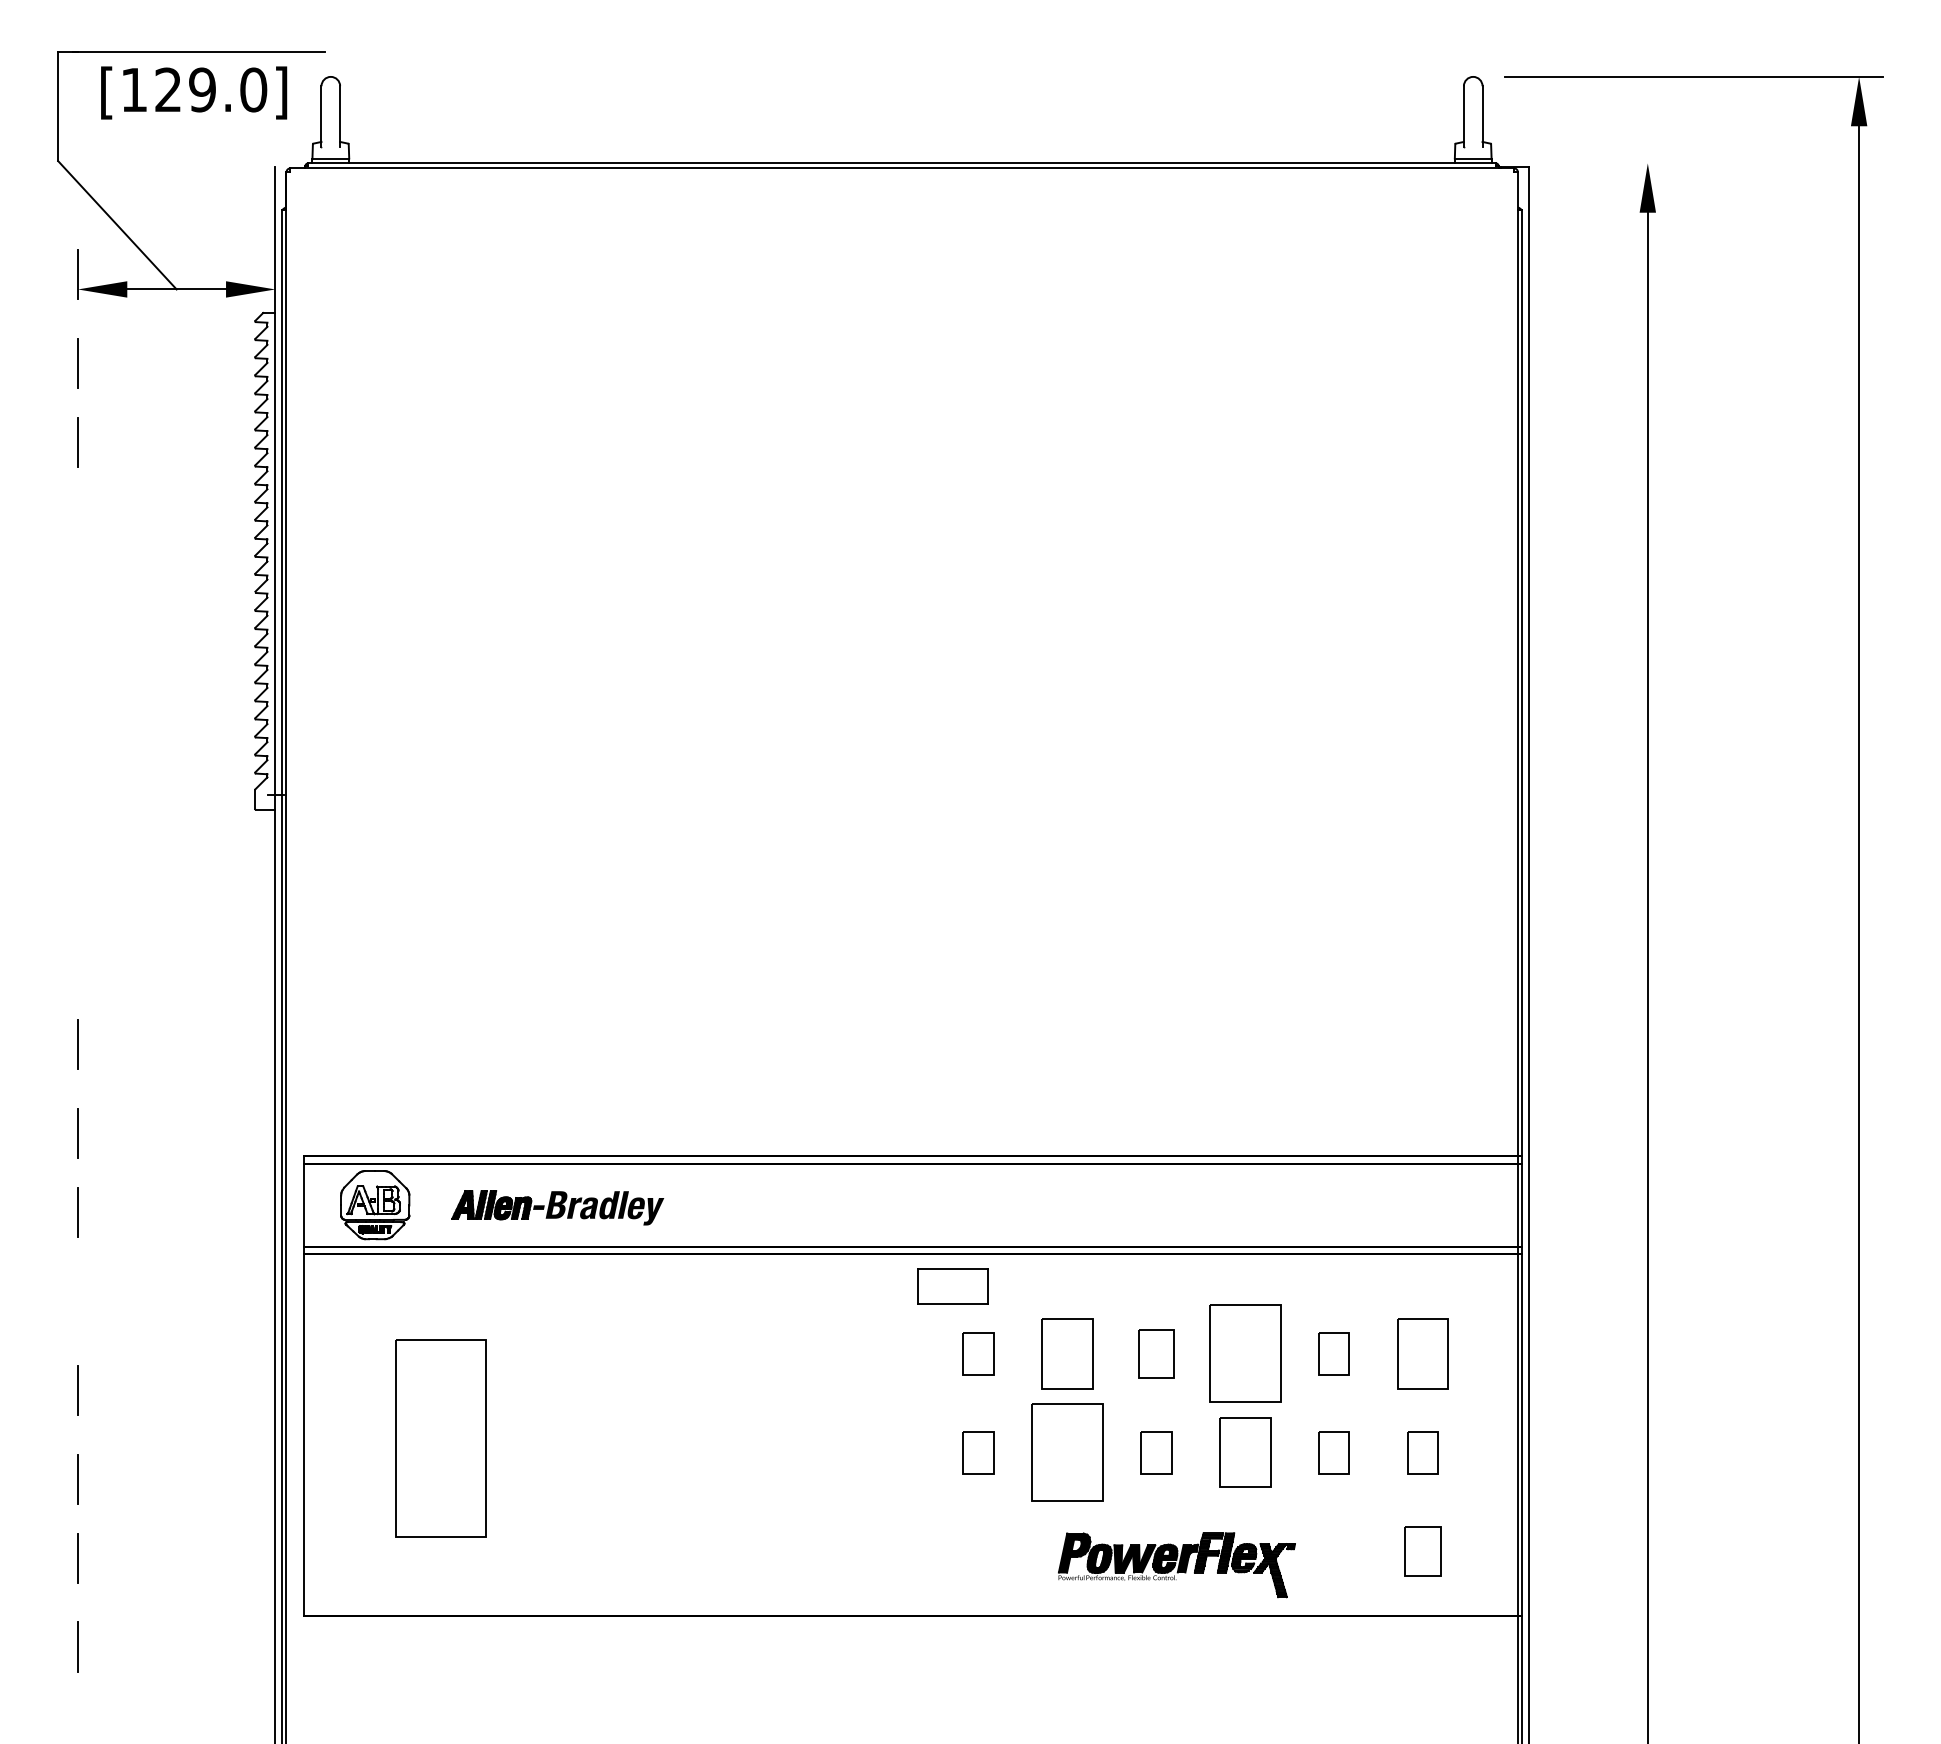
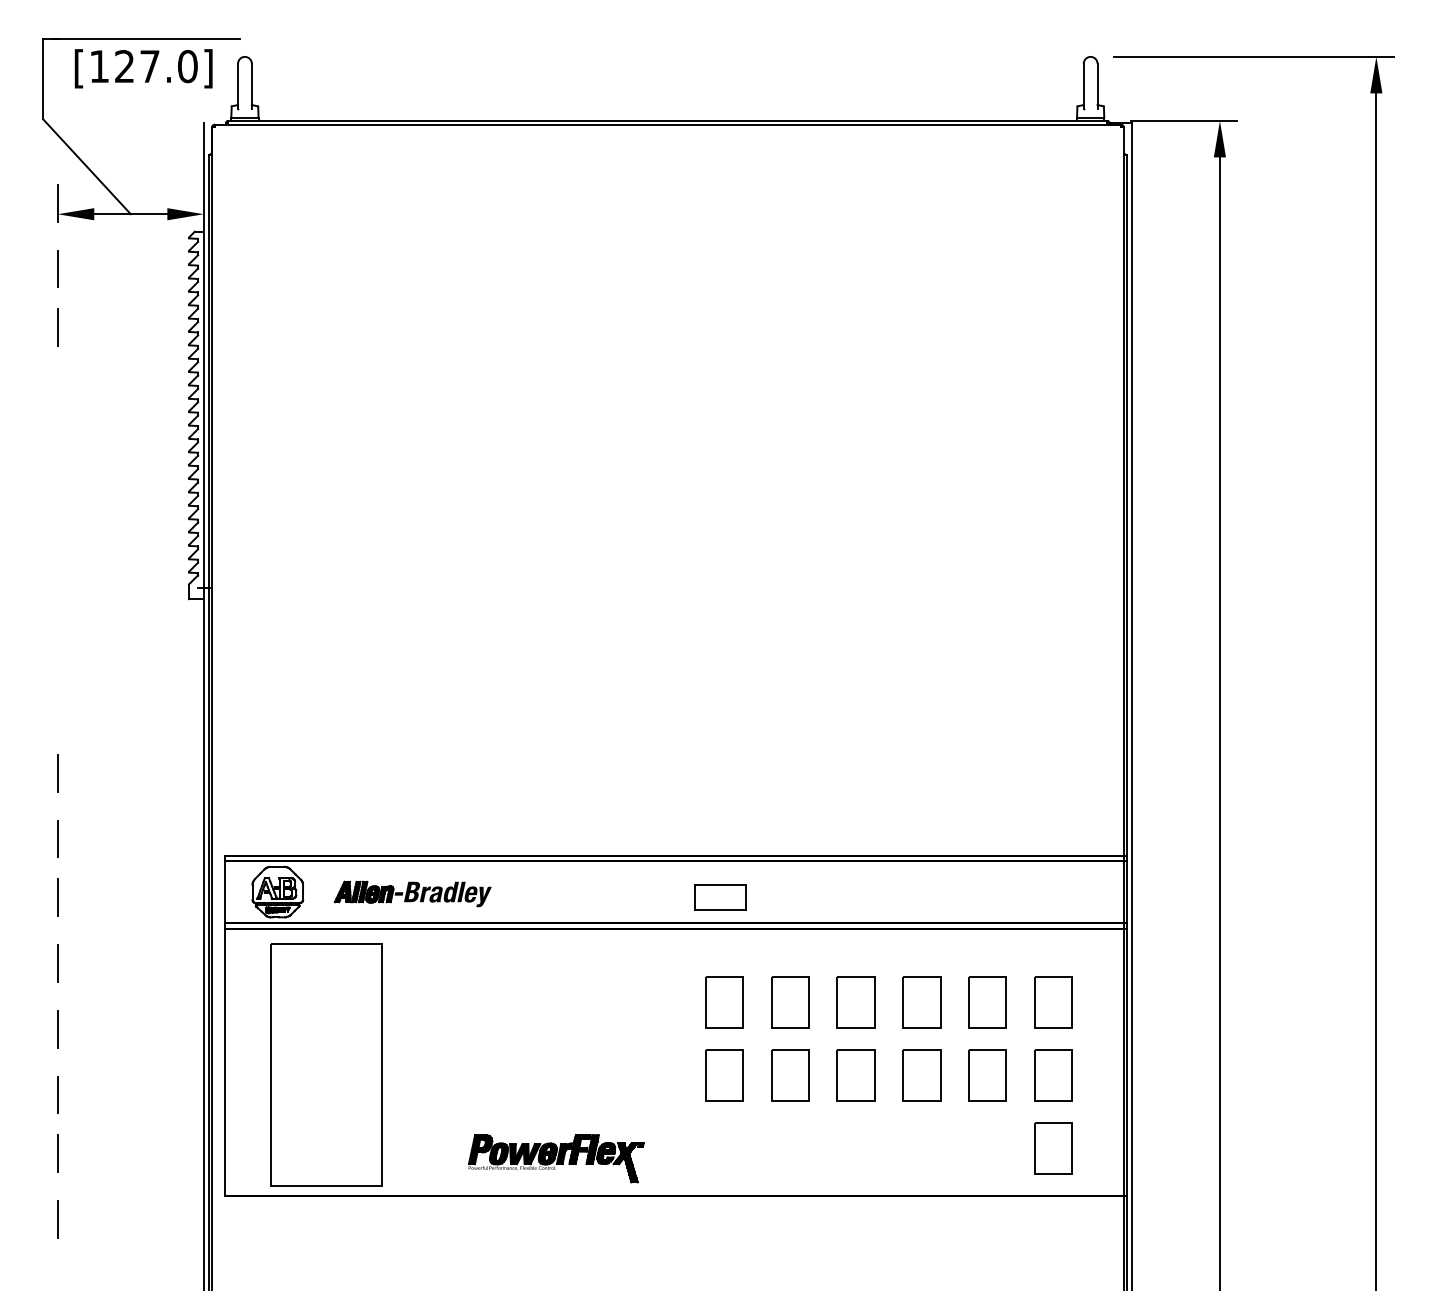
text: (201, 89) -> (149, 66), [129.0] -> [127.0]
line: (1598, 162) -> (1183, 120), added
part: (952, 1286) -> (720, 897), moved
line: (77, 1301) -> (57, 963), added
part: (978, 1354) -> (724, 1002), size x1.67
part: (1155, 1354) -> (855, 1002), size x1.43
part: (1244, 1354) -> (921, 1002), size x0.71
part: (1333, 1354) -> (987, 1002), size x1.67
part: (440, 1437) -> (326, 1064), size x1.67
part: (978, 1452) -> (724, 1075), size x1.67
part: (1067, 1452) -> (790, 1075), size x0.71
part: (1155, 1452) -> (855, 1075), size x1.67
part: (1333, 1452) -> (987, 1075), size x1.67
part: (1423, 1452) -> (1053, 1075), size x1.67
part: (1423, 1551) -> (1053, 1148), size x1.43
part: (1177, 1564) -> (556, 1158), moved

